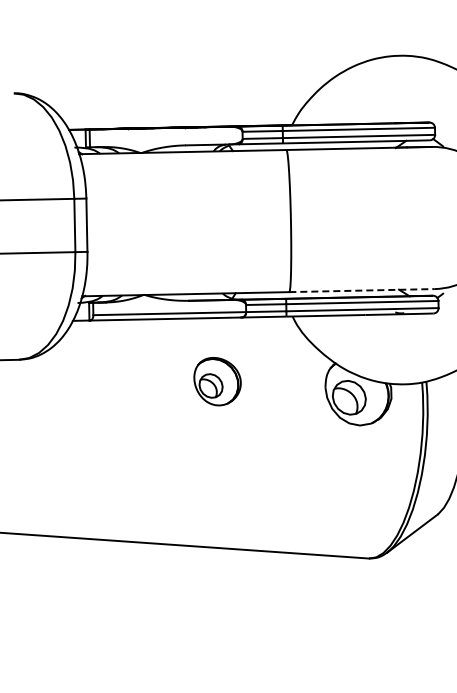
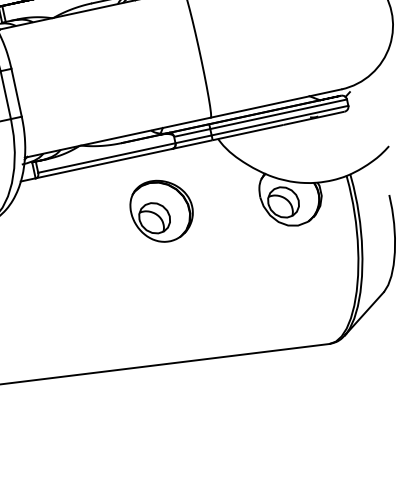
line: (361, 290) -> (275, 103), dashed -> solid
part: (217, 381) -> (161, 210), size x1.43

